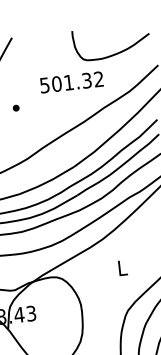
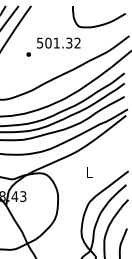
text: (71, 81) -> (58, 42), moved

